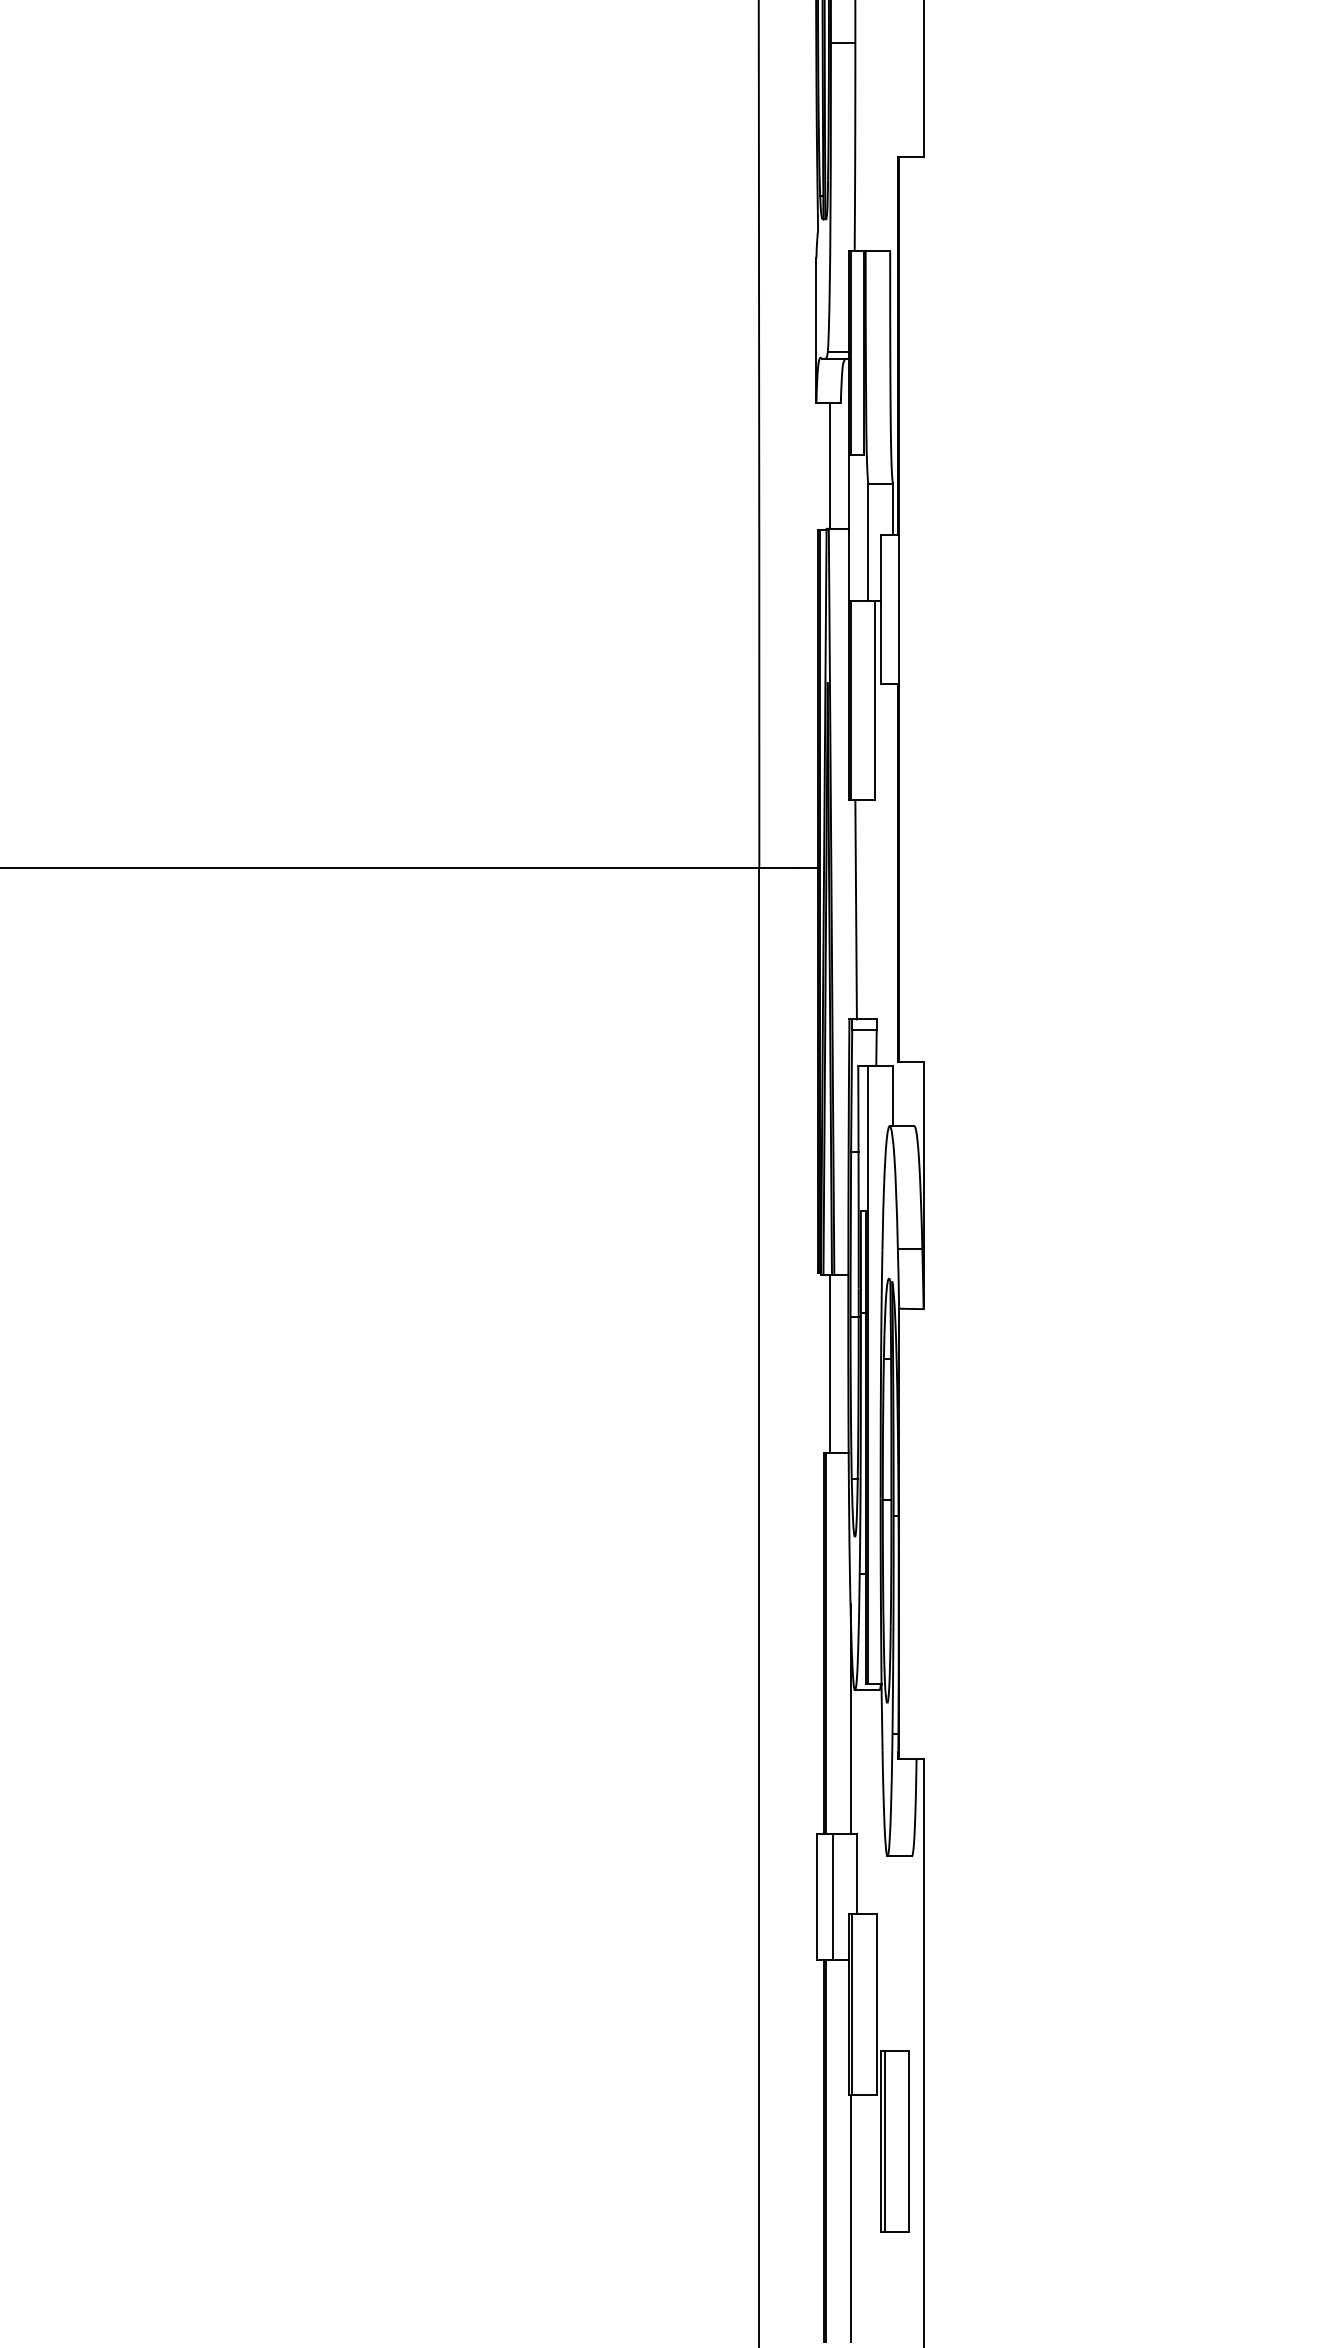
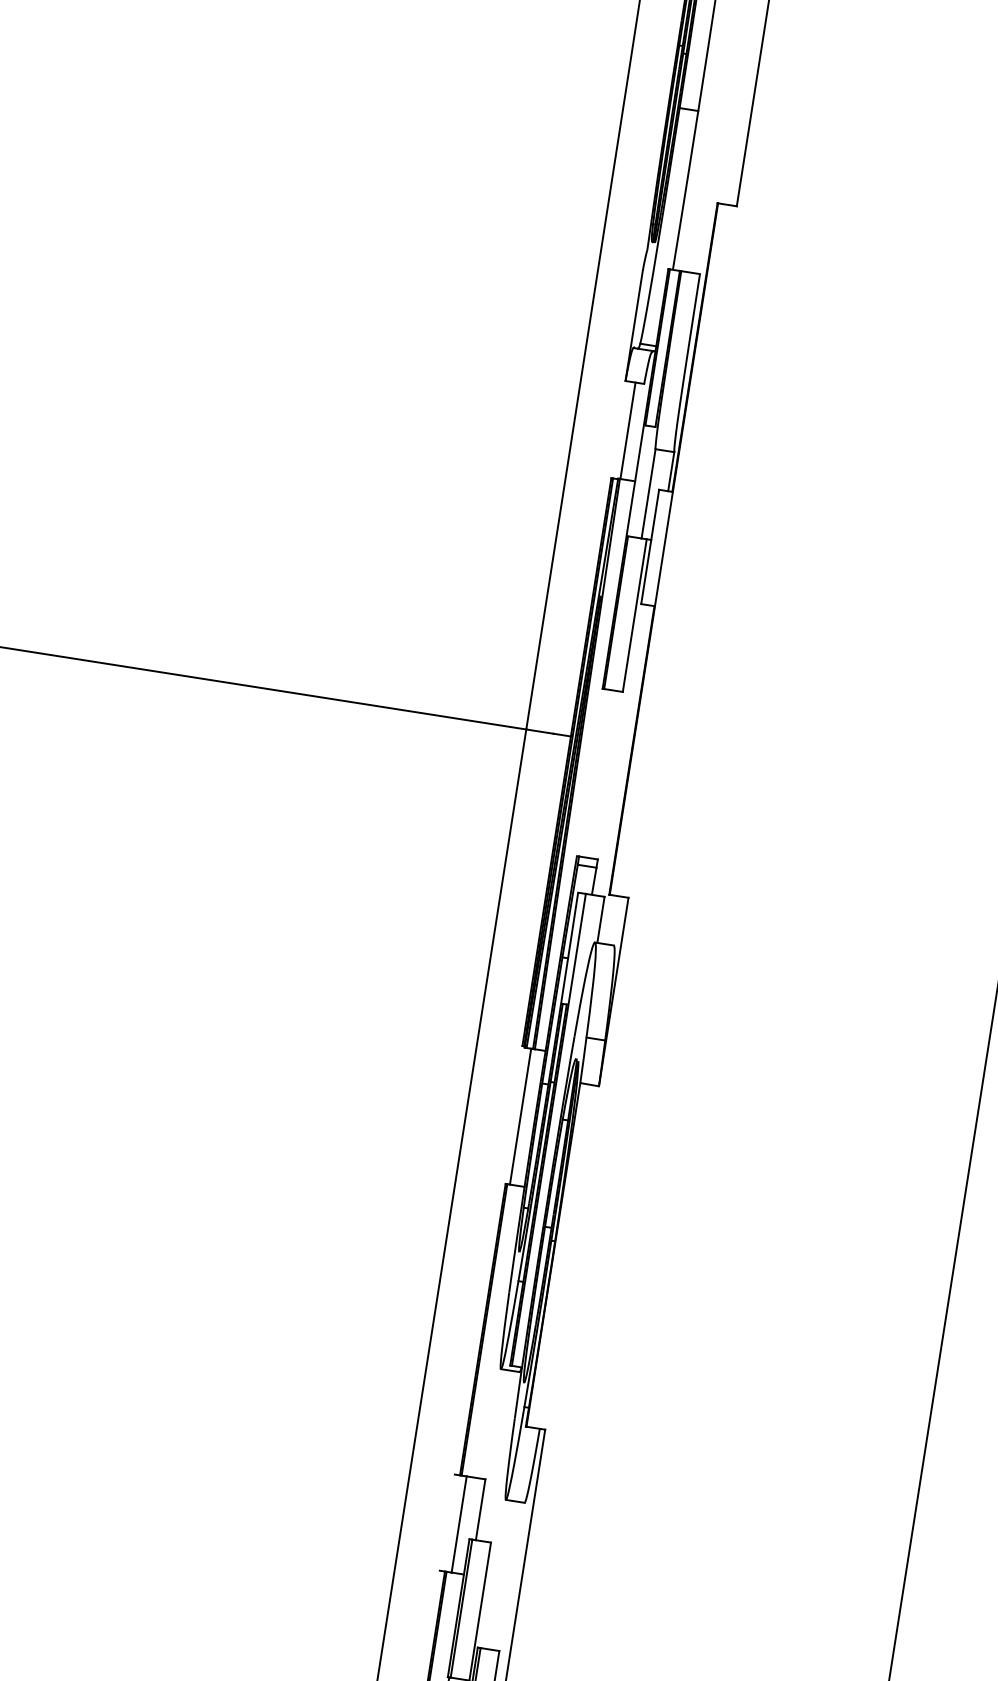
line: (855, 909) -> (594, 772), removed
line: (850, 1719) -> (494, 1390), removed
line: (817, 1897) -> (447, 1522), removed

